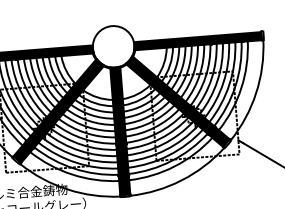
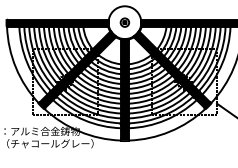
part: (113, 46) -> (124, 22), added

